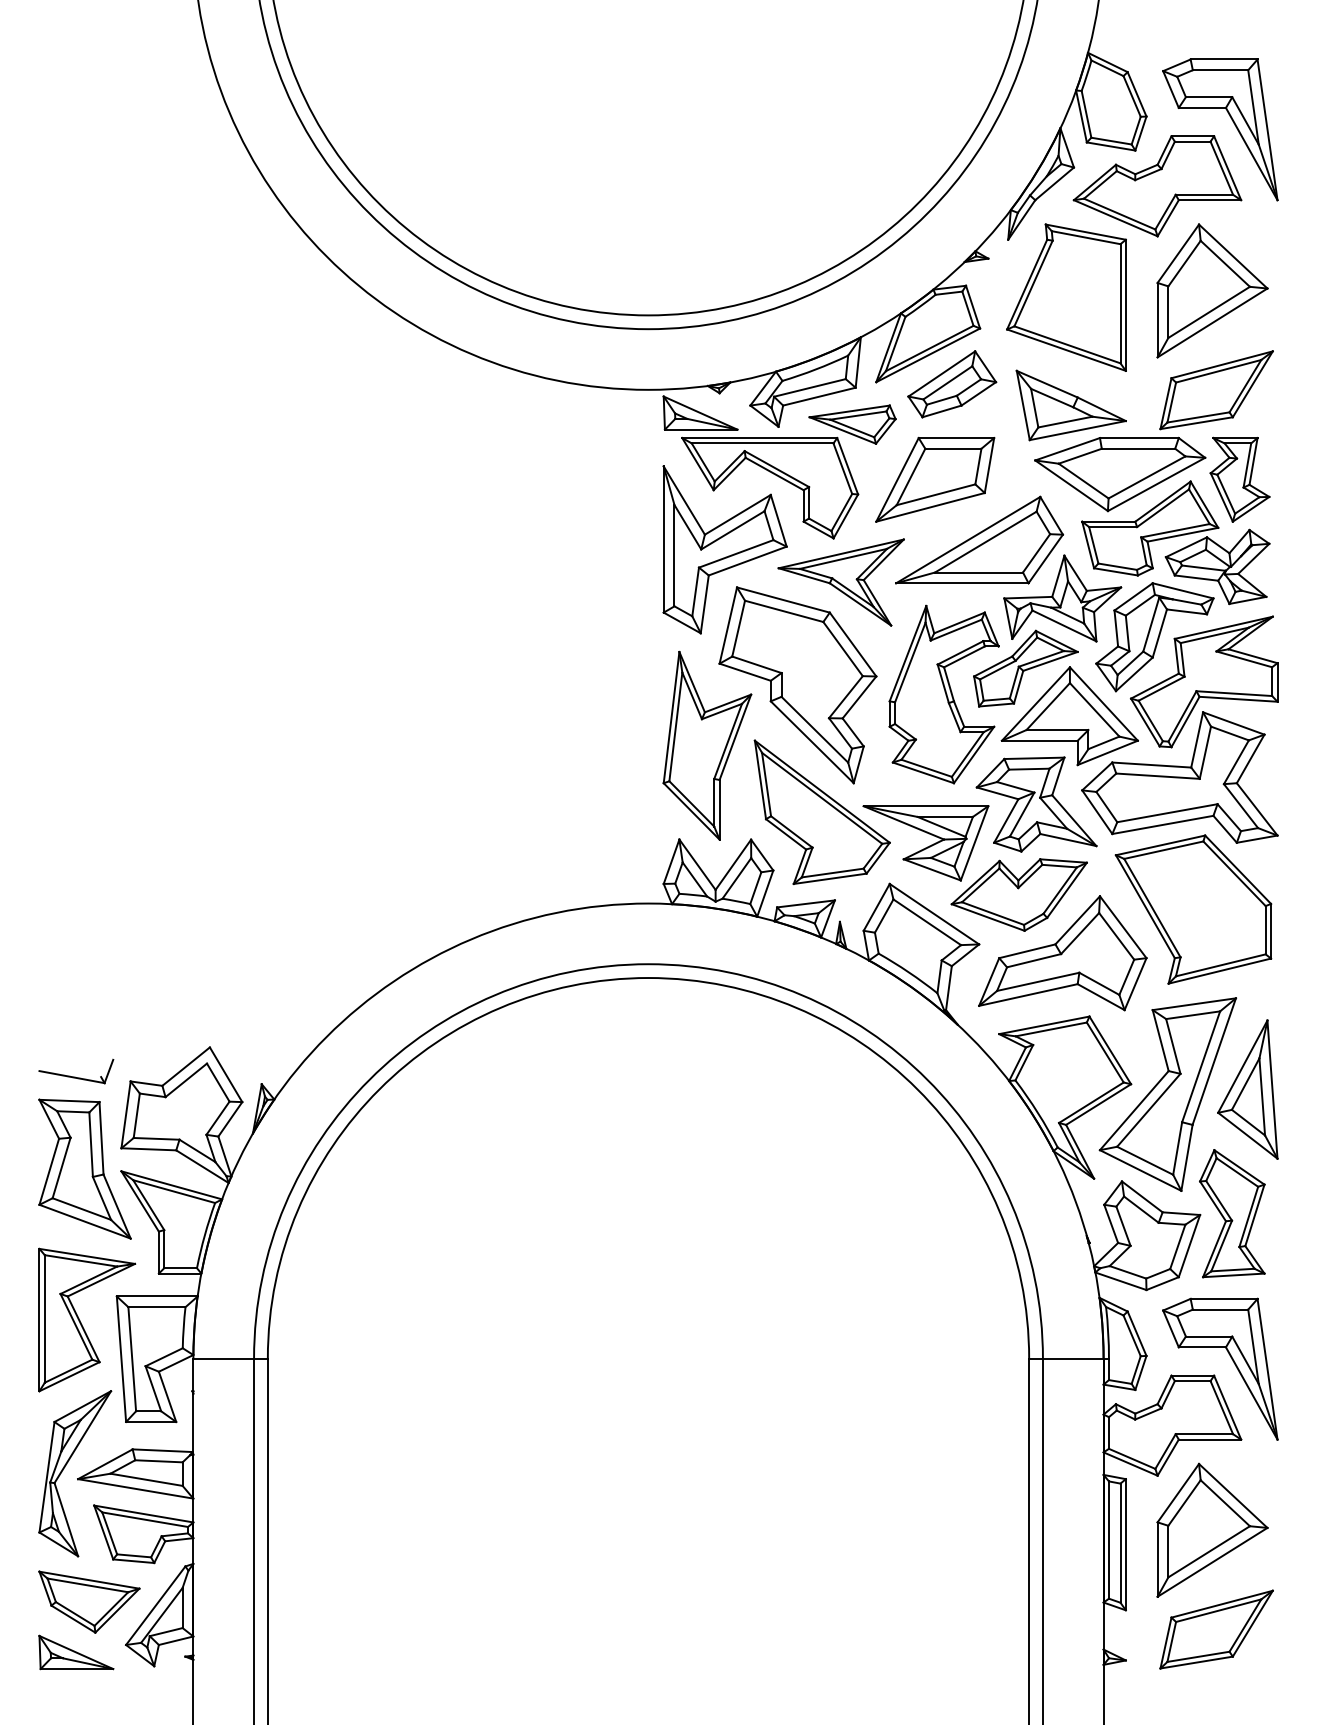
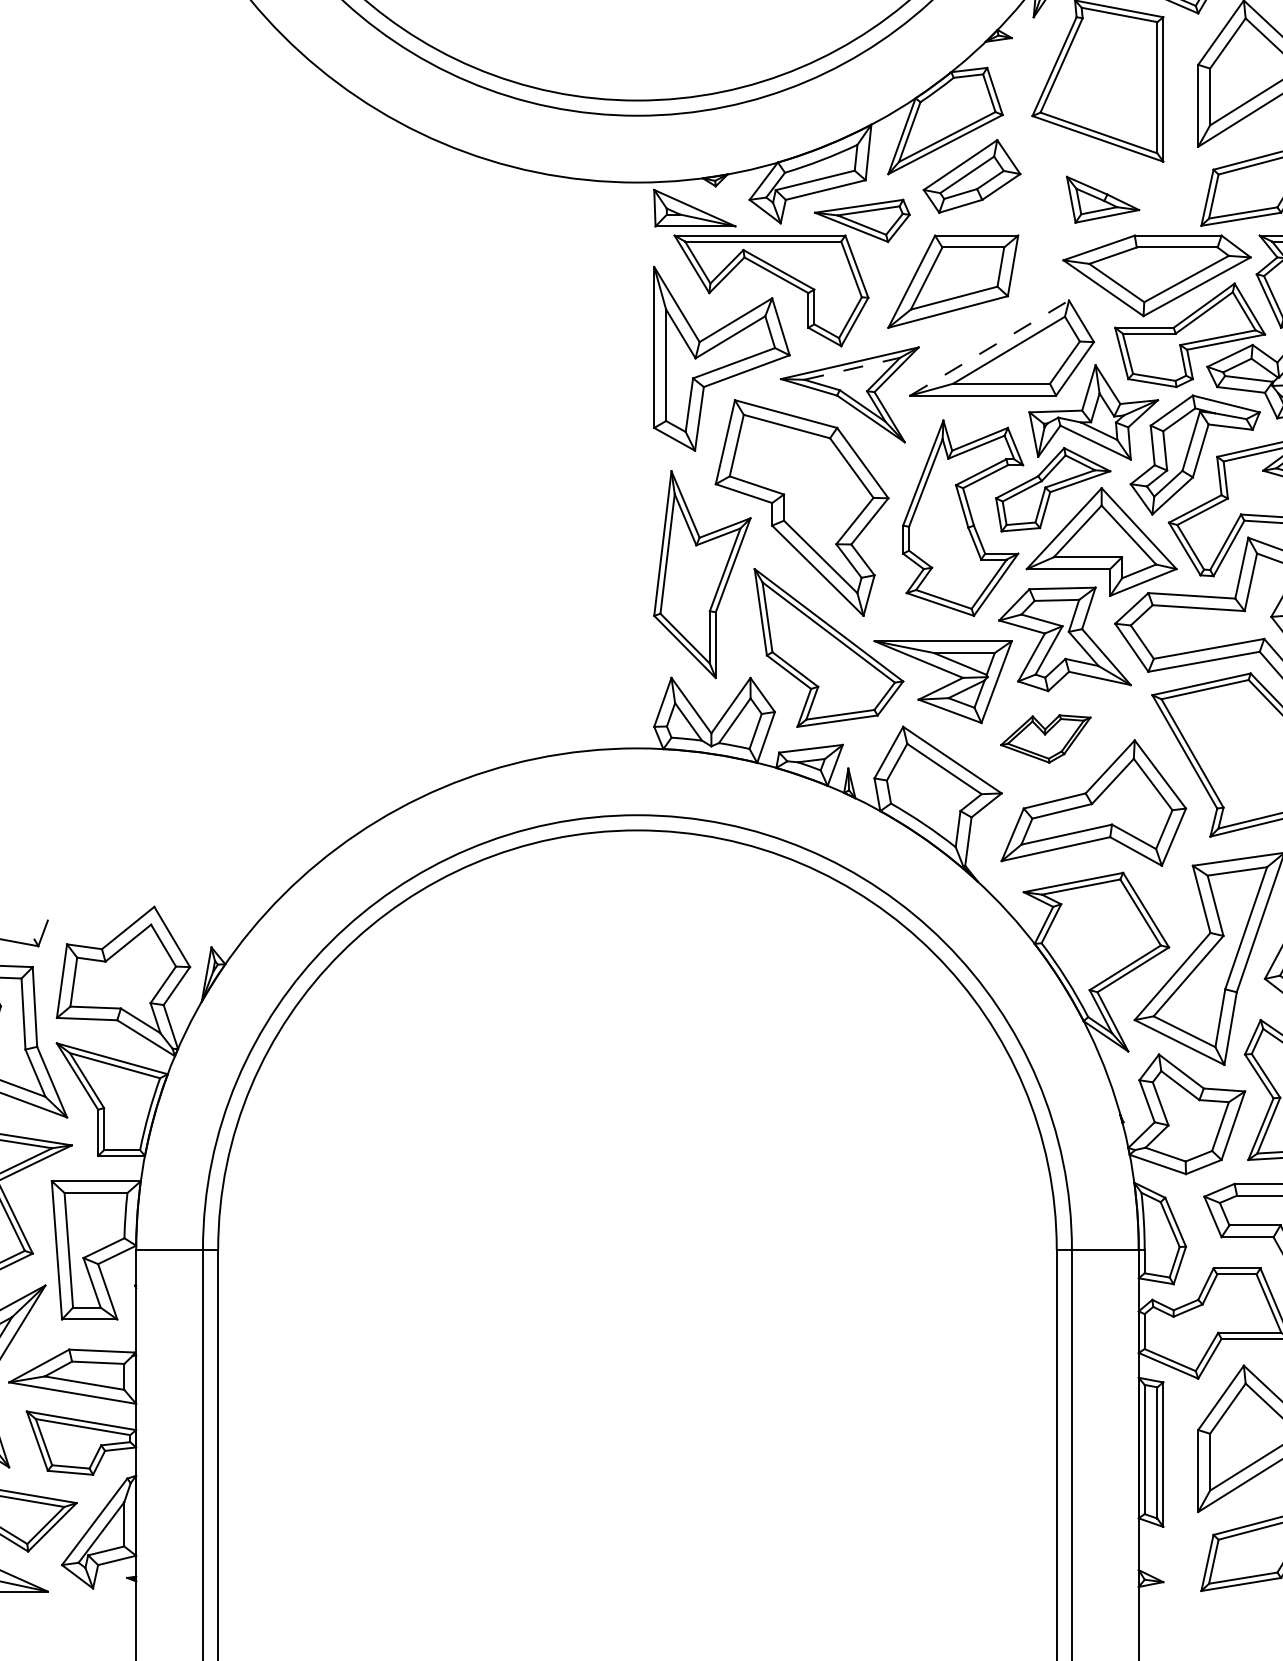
part: (1070, 405) -> (1102, 199), size x0.6
line: (968, 539) -> (989, 347), solid -> dashed
line: (843, 558) -> (852, 368), solid -> dashed
part: (1018, 894) -> (1045, 738), size x0.6

